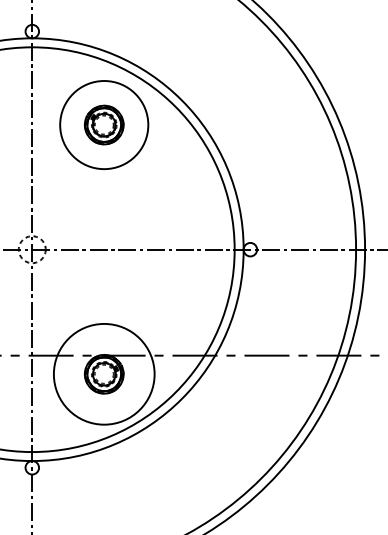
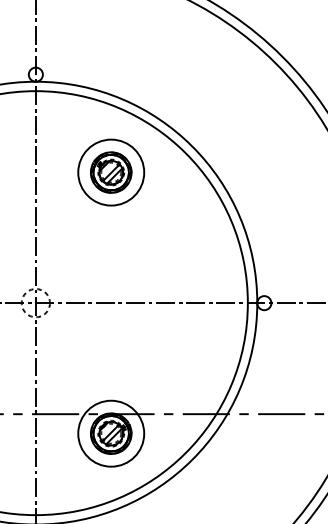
circle: (103, 124) -> (110, 172), size x0.71
hatch: (103, 124) -> (110, 172), added
circle: (103, 373) -> (110, 432), size x0.62
hatch: (103, 373) -> (110, 432), added

